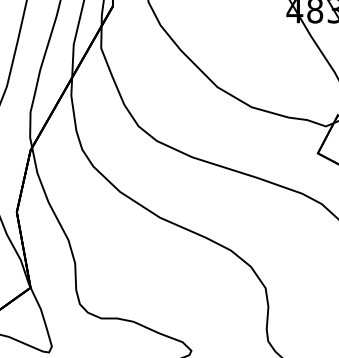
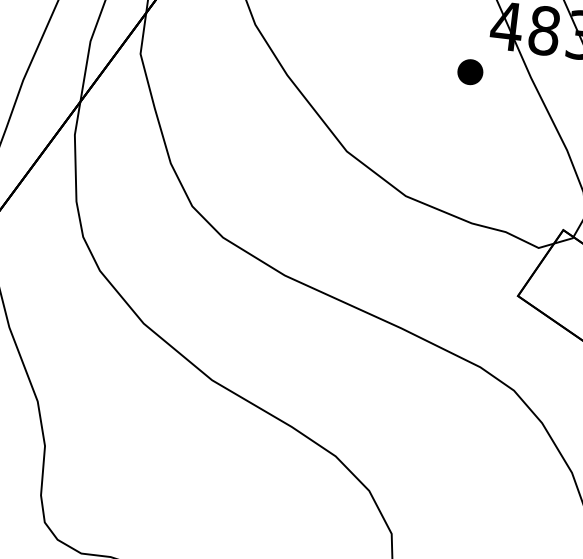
part: (278, 36) -> (470, 71), added

